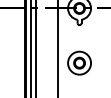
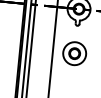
part: (79, 62) -> (74, 53), moved

